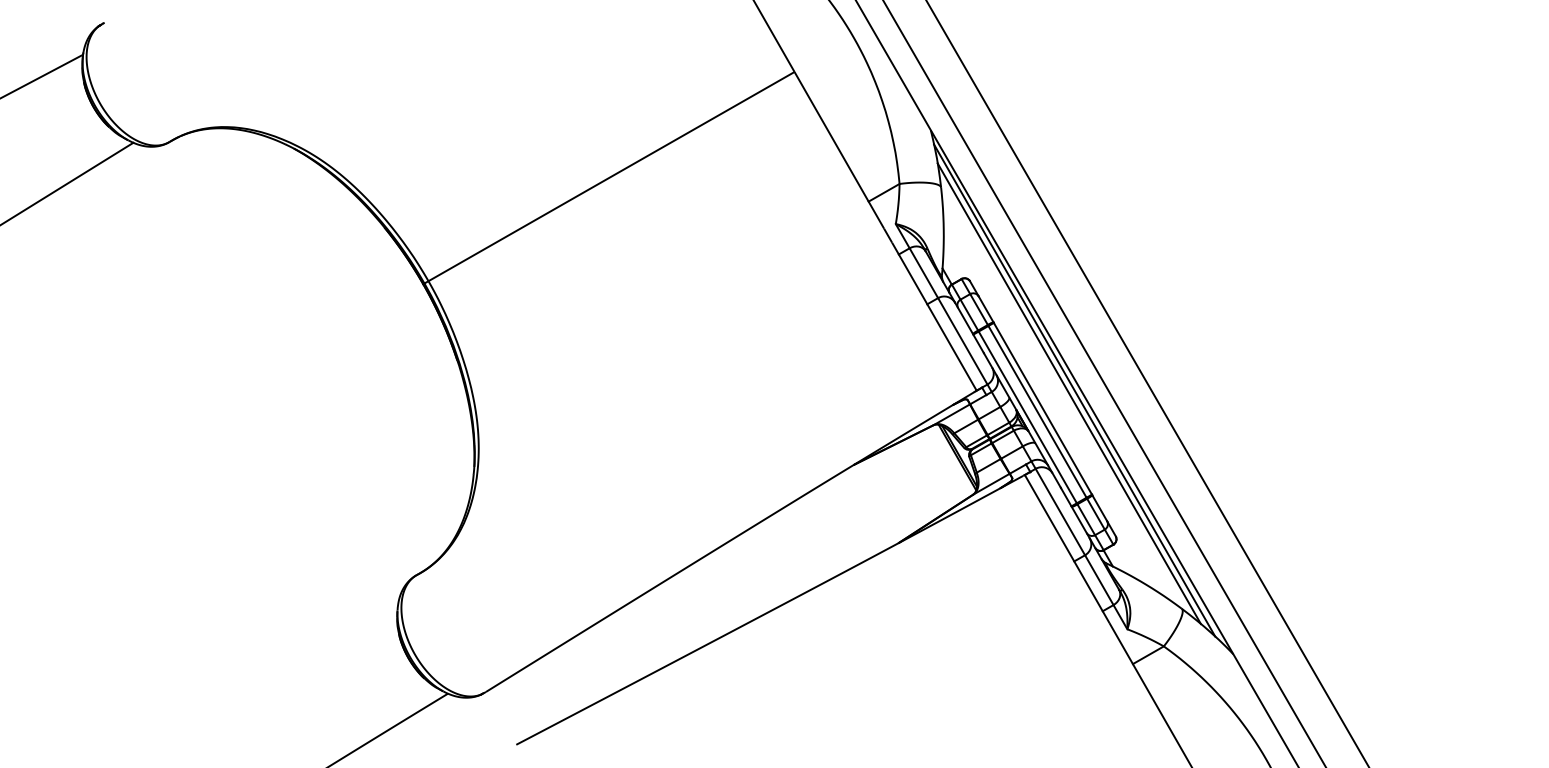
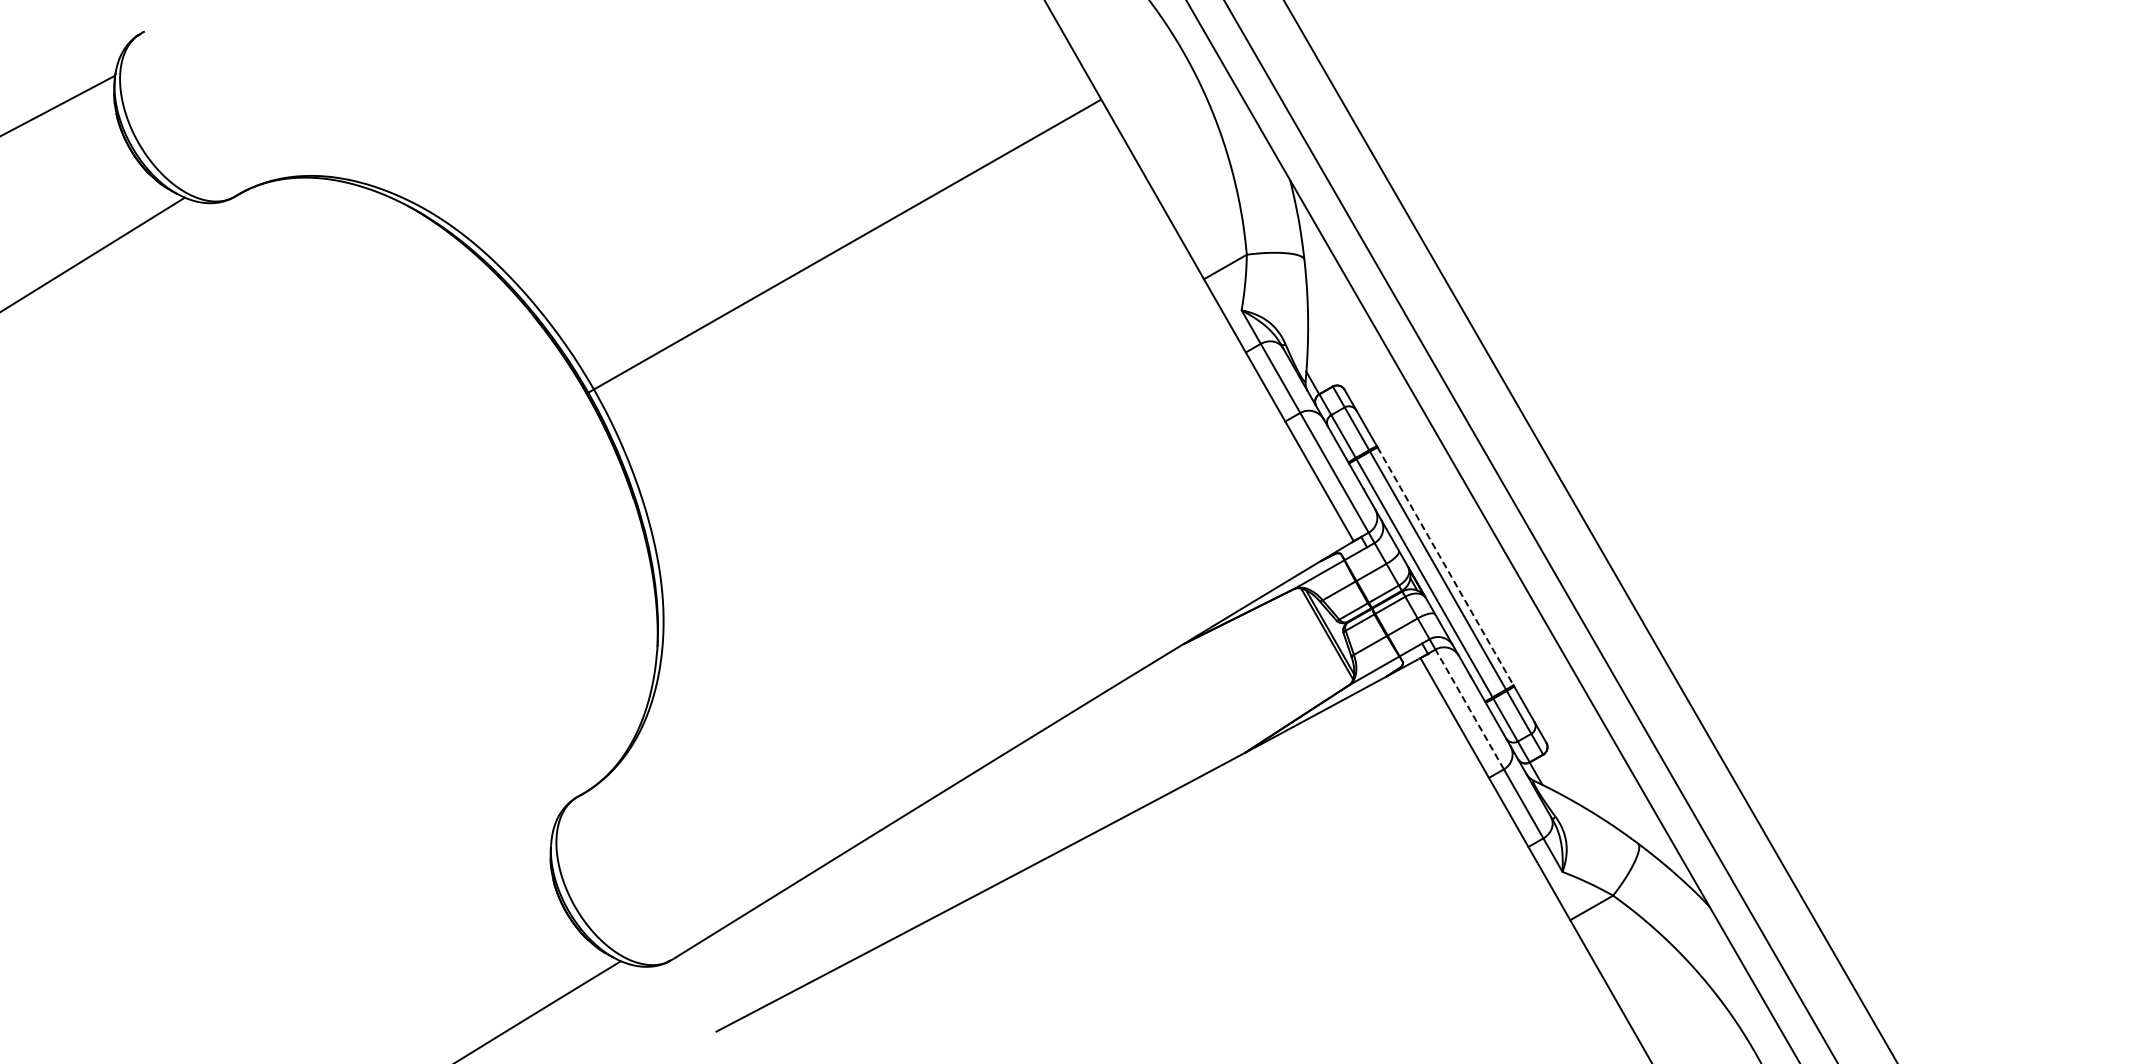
line: (1074, 390) -> (1489, 541), removed
line: (1068, 393) -> (1481, 545), removed
line: (1042, 408) -> (1445, 566), solid -> dashed
line: (1060, 512) -> (1469, 709), solid -> dashed

